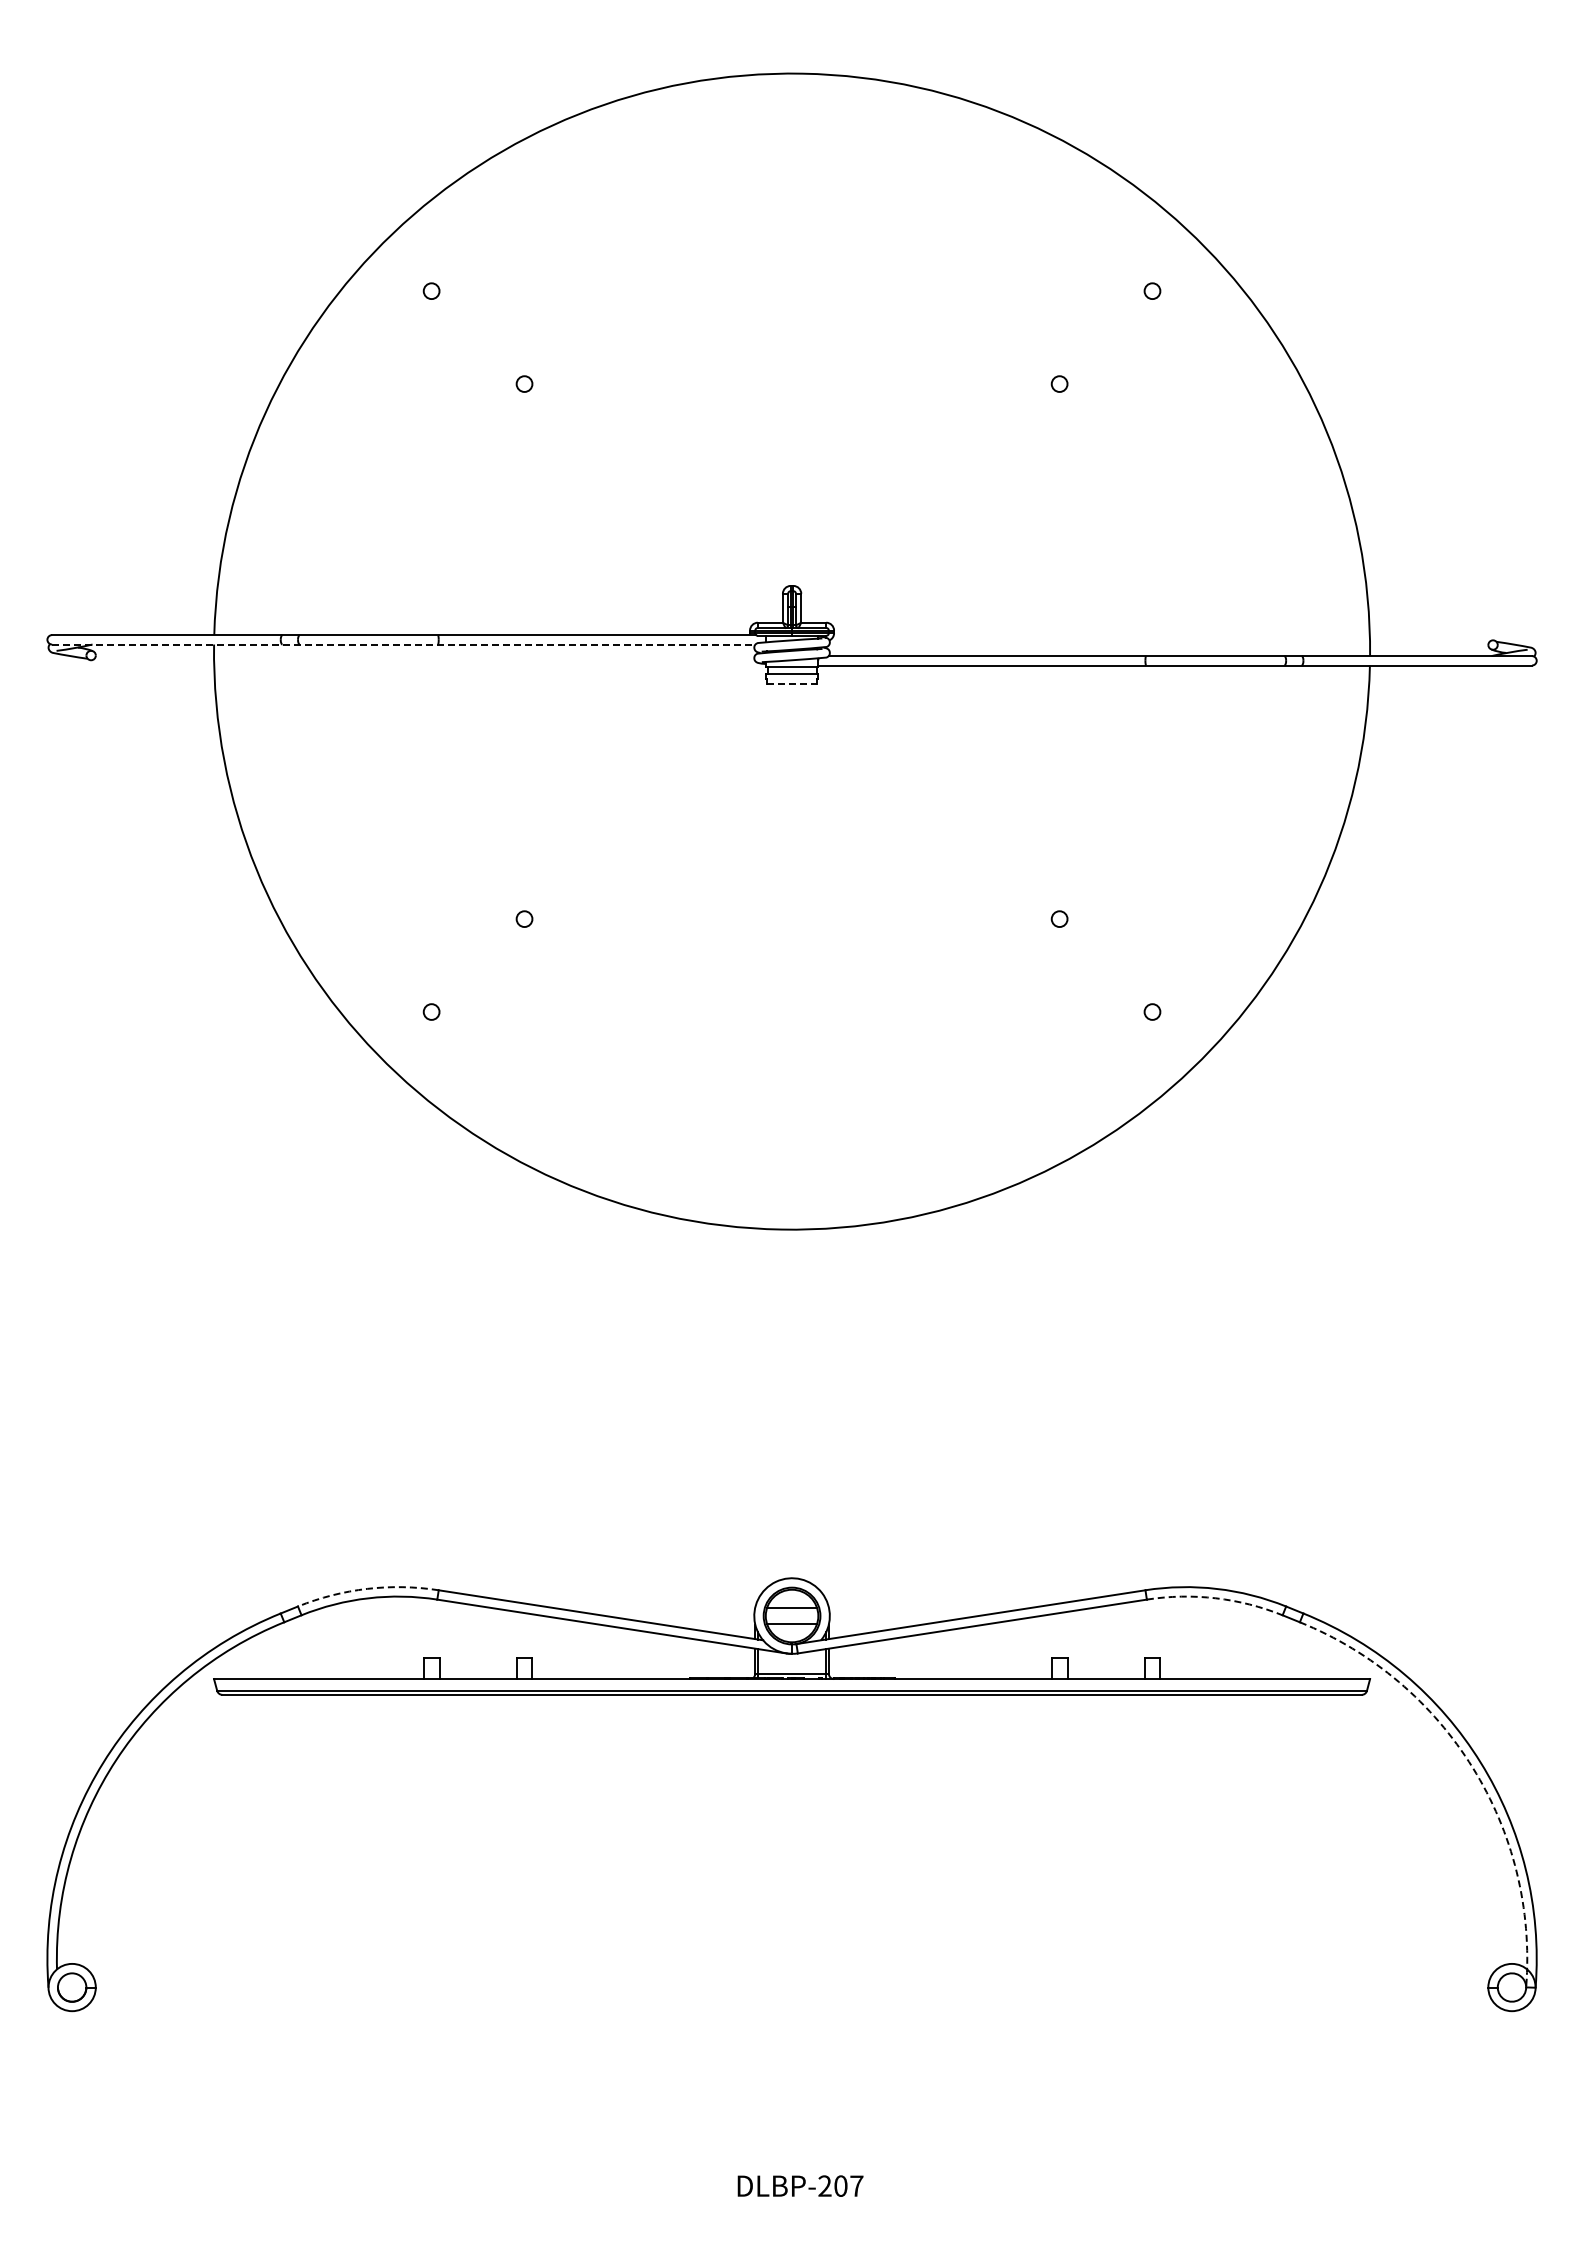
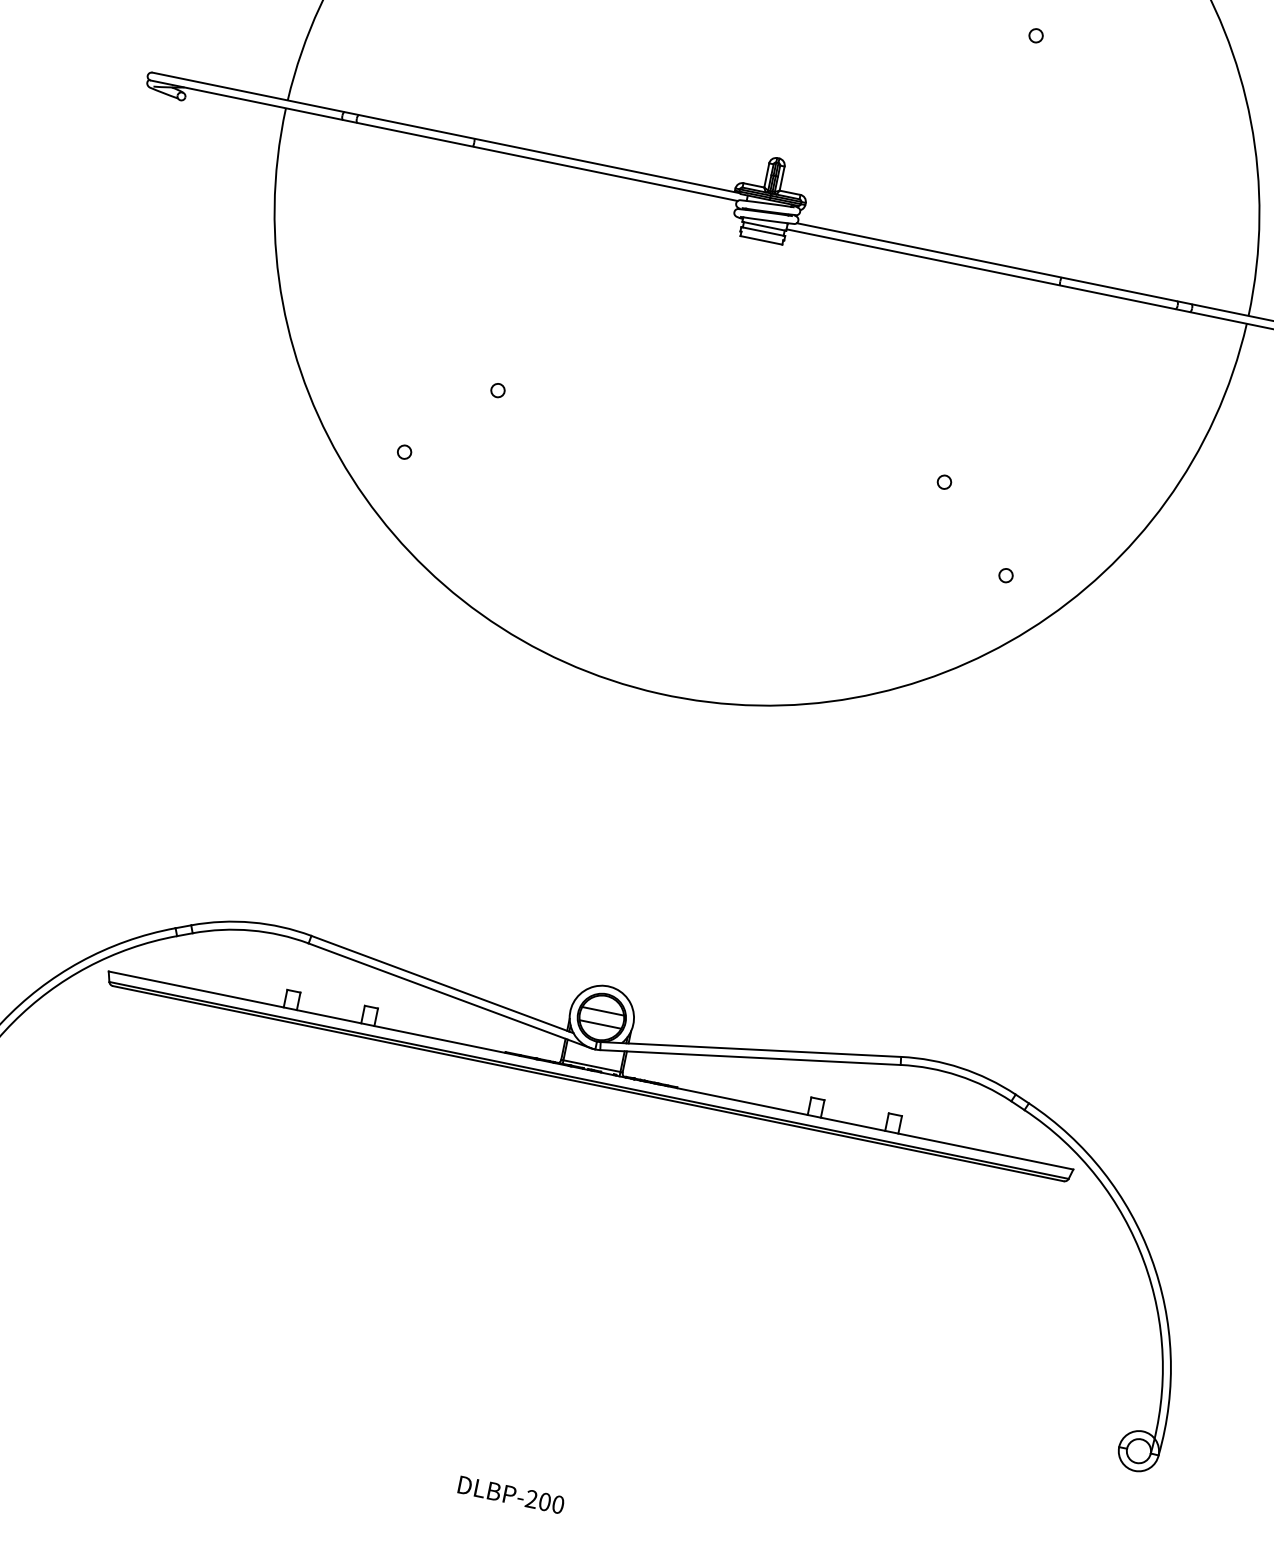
line: (403, 644) -> (444, 140), dashed -> solid
line: (792, 684) -> (761, 240), dashed -> solid
arc: (367, 1588) -> (252, 922), dashed -> solid
arc: (1215, 1598) -> (958, 1075), dashed -> solid
arc: (1472, 1767) -> (1143, 1260), dashed -> solid
text: (856, 2185) -> (558, 1504), DLBP-207 -> DLBP-200

